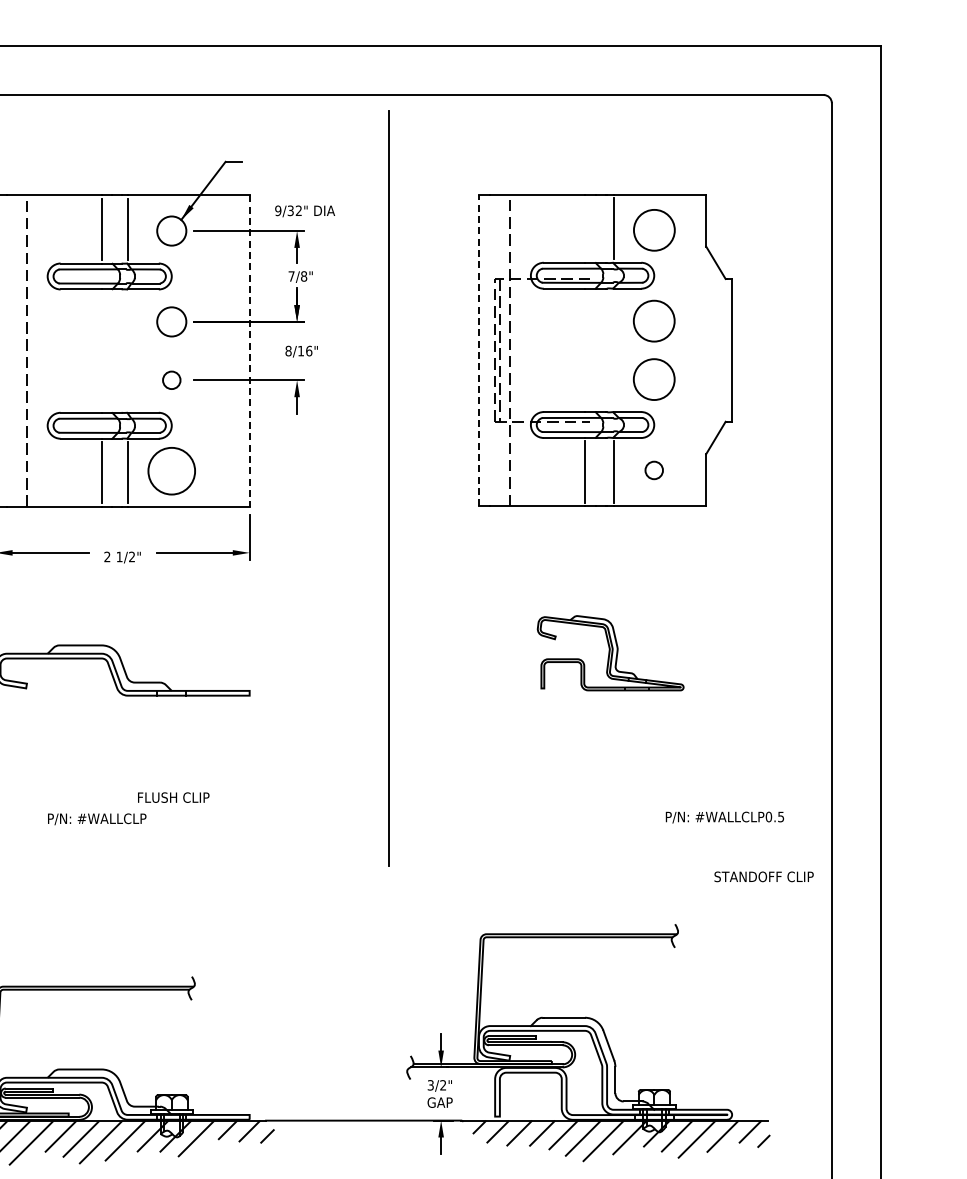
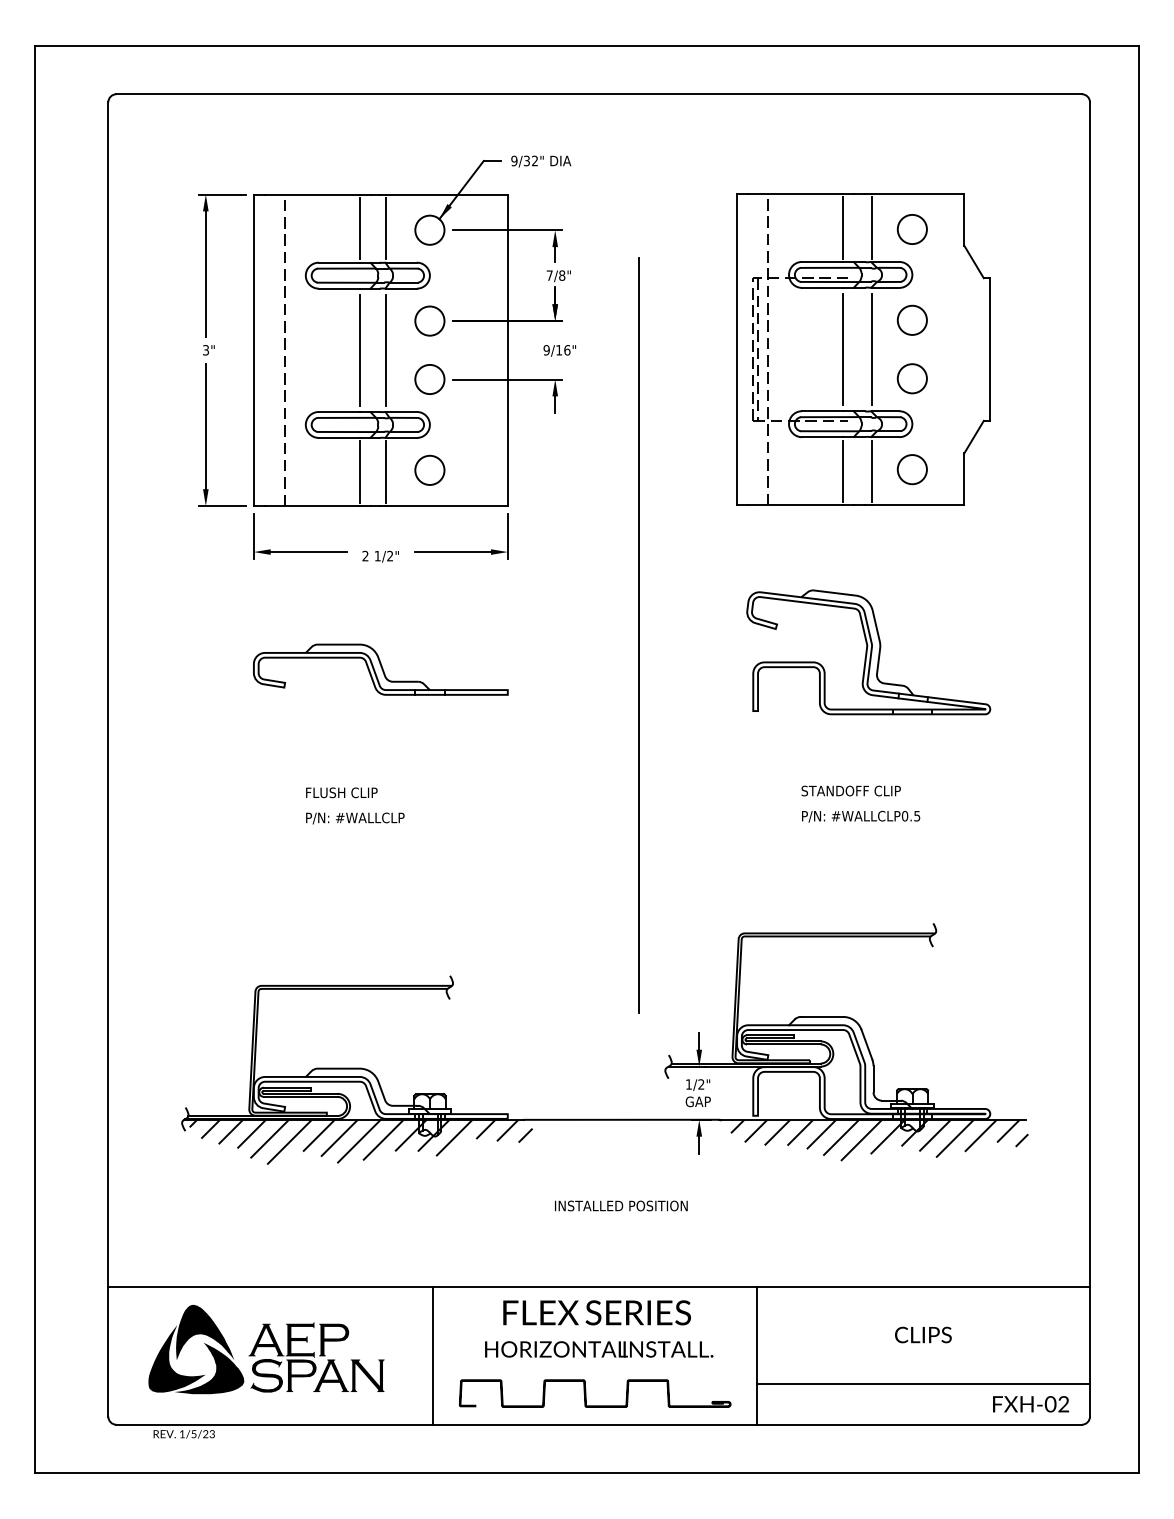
text: (305, 211) -> (541, 161), moved
line: (585, 228) -> (843, 227), added
circle: (653, 230) -> (911, 229), size x0.71
circle: (653, 320) -> (911, 319), size x0.71
line: (101, 350) -> (359, 349), added
line: (127, 350) -> (385, 349), added
line: (479, 350) -> (737, 349), dashed -> solid
line: (585, 350) -> (843, 349), added
line: (613, 350) -> (871, 349), added
line: (249, 351) -> (507, 350), dashed -> solid
text: (288, 351) -> (546, 350), 8/16" -> 9/16"
circle: (653, 379) -> (911, 378), size x0.71
circle: (171, 380) -> (429, 379), size x1.67
circle: (171, 470) -> (429, 469), size x0.62
circle: (653, 470) -> (911, 469), size x1.67
line: (388, 488) -> (638, 635), moved
part: (610, 653) -> (868, 652), size x1.67
text: (173, 797) -> (341, 792), moved
text: (725, 817) -> (861, 816), moved
text: (763, 876) -> (850, 790), moved
text: (430, 1085) -> (688, 1084), 3/2" -> 1/2"

